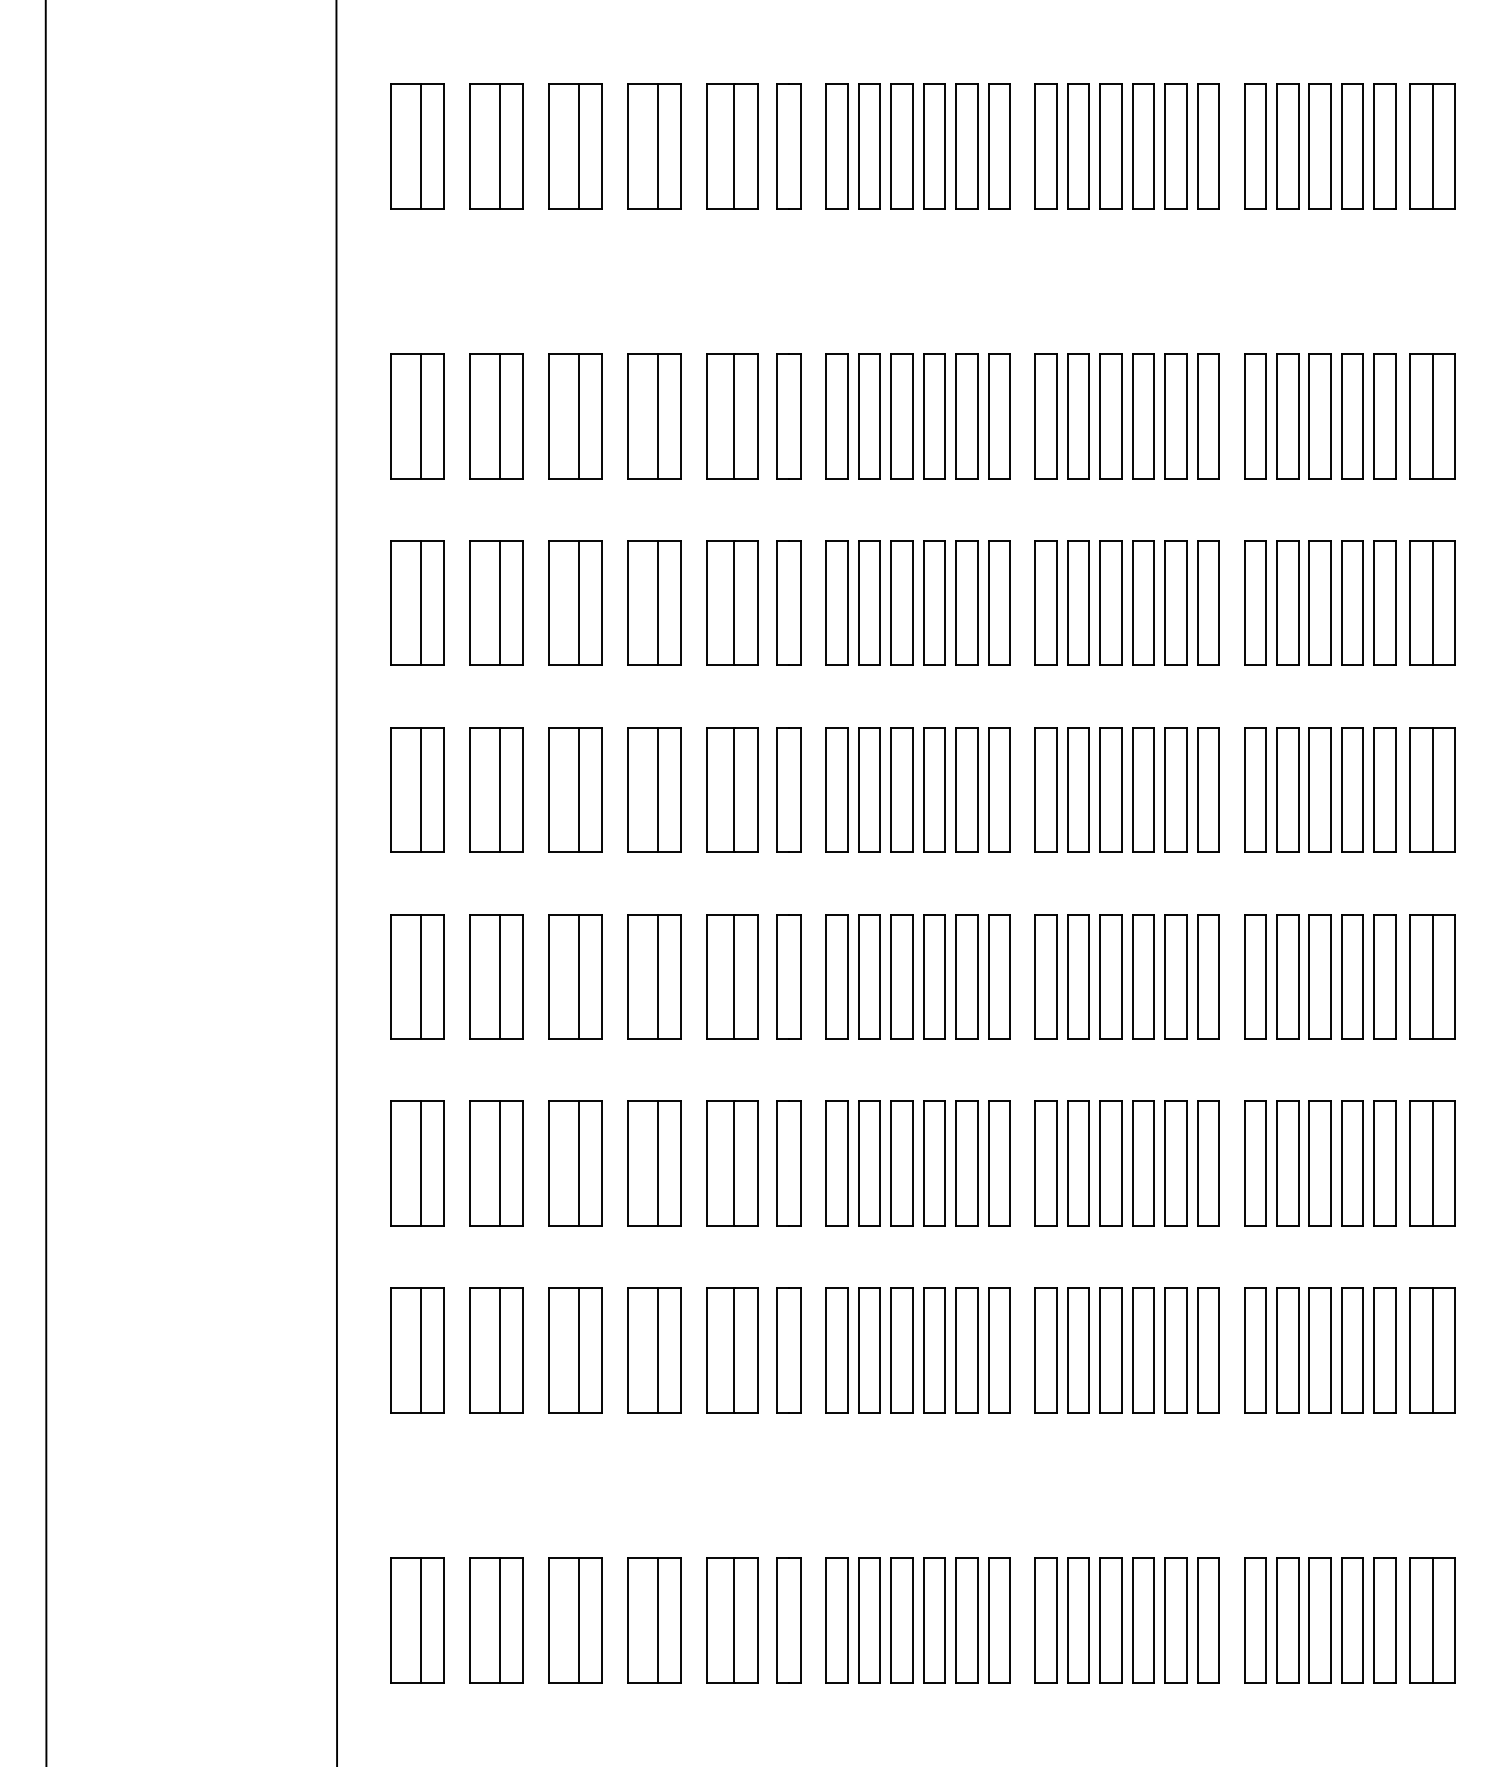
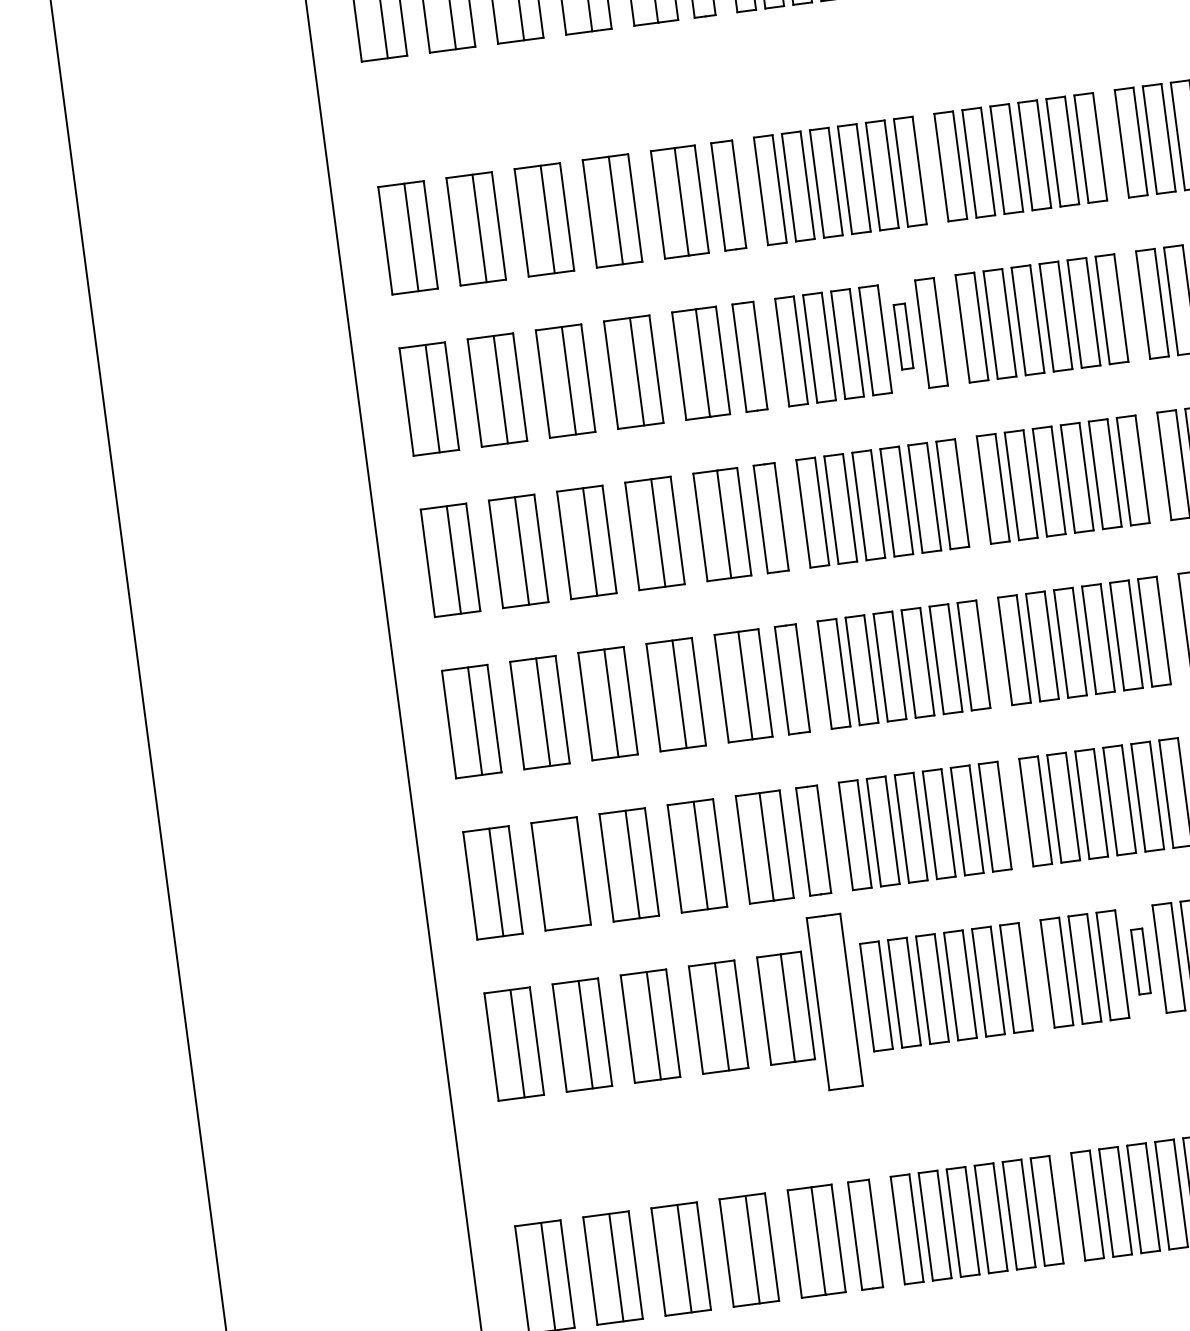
part: (966, 602) -> (903, 336), size x0.6
line: (500, 1163) -> (564, 873), removed
part: (788, 1350) -> (834, 1001), size x1.6
part: (1143, 1350) -> (1140, 961), size x0.6

